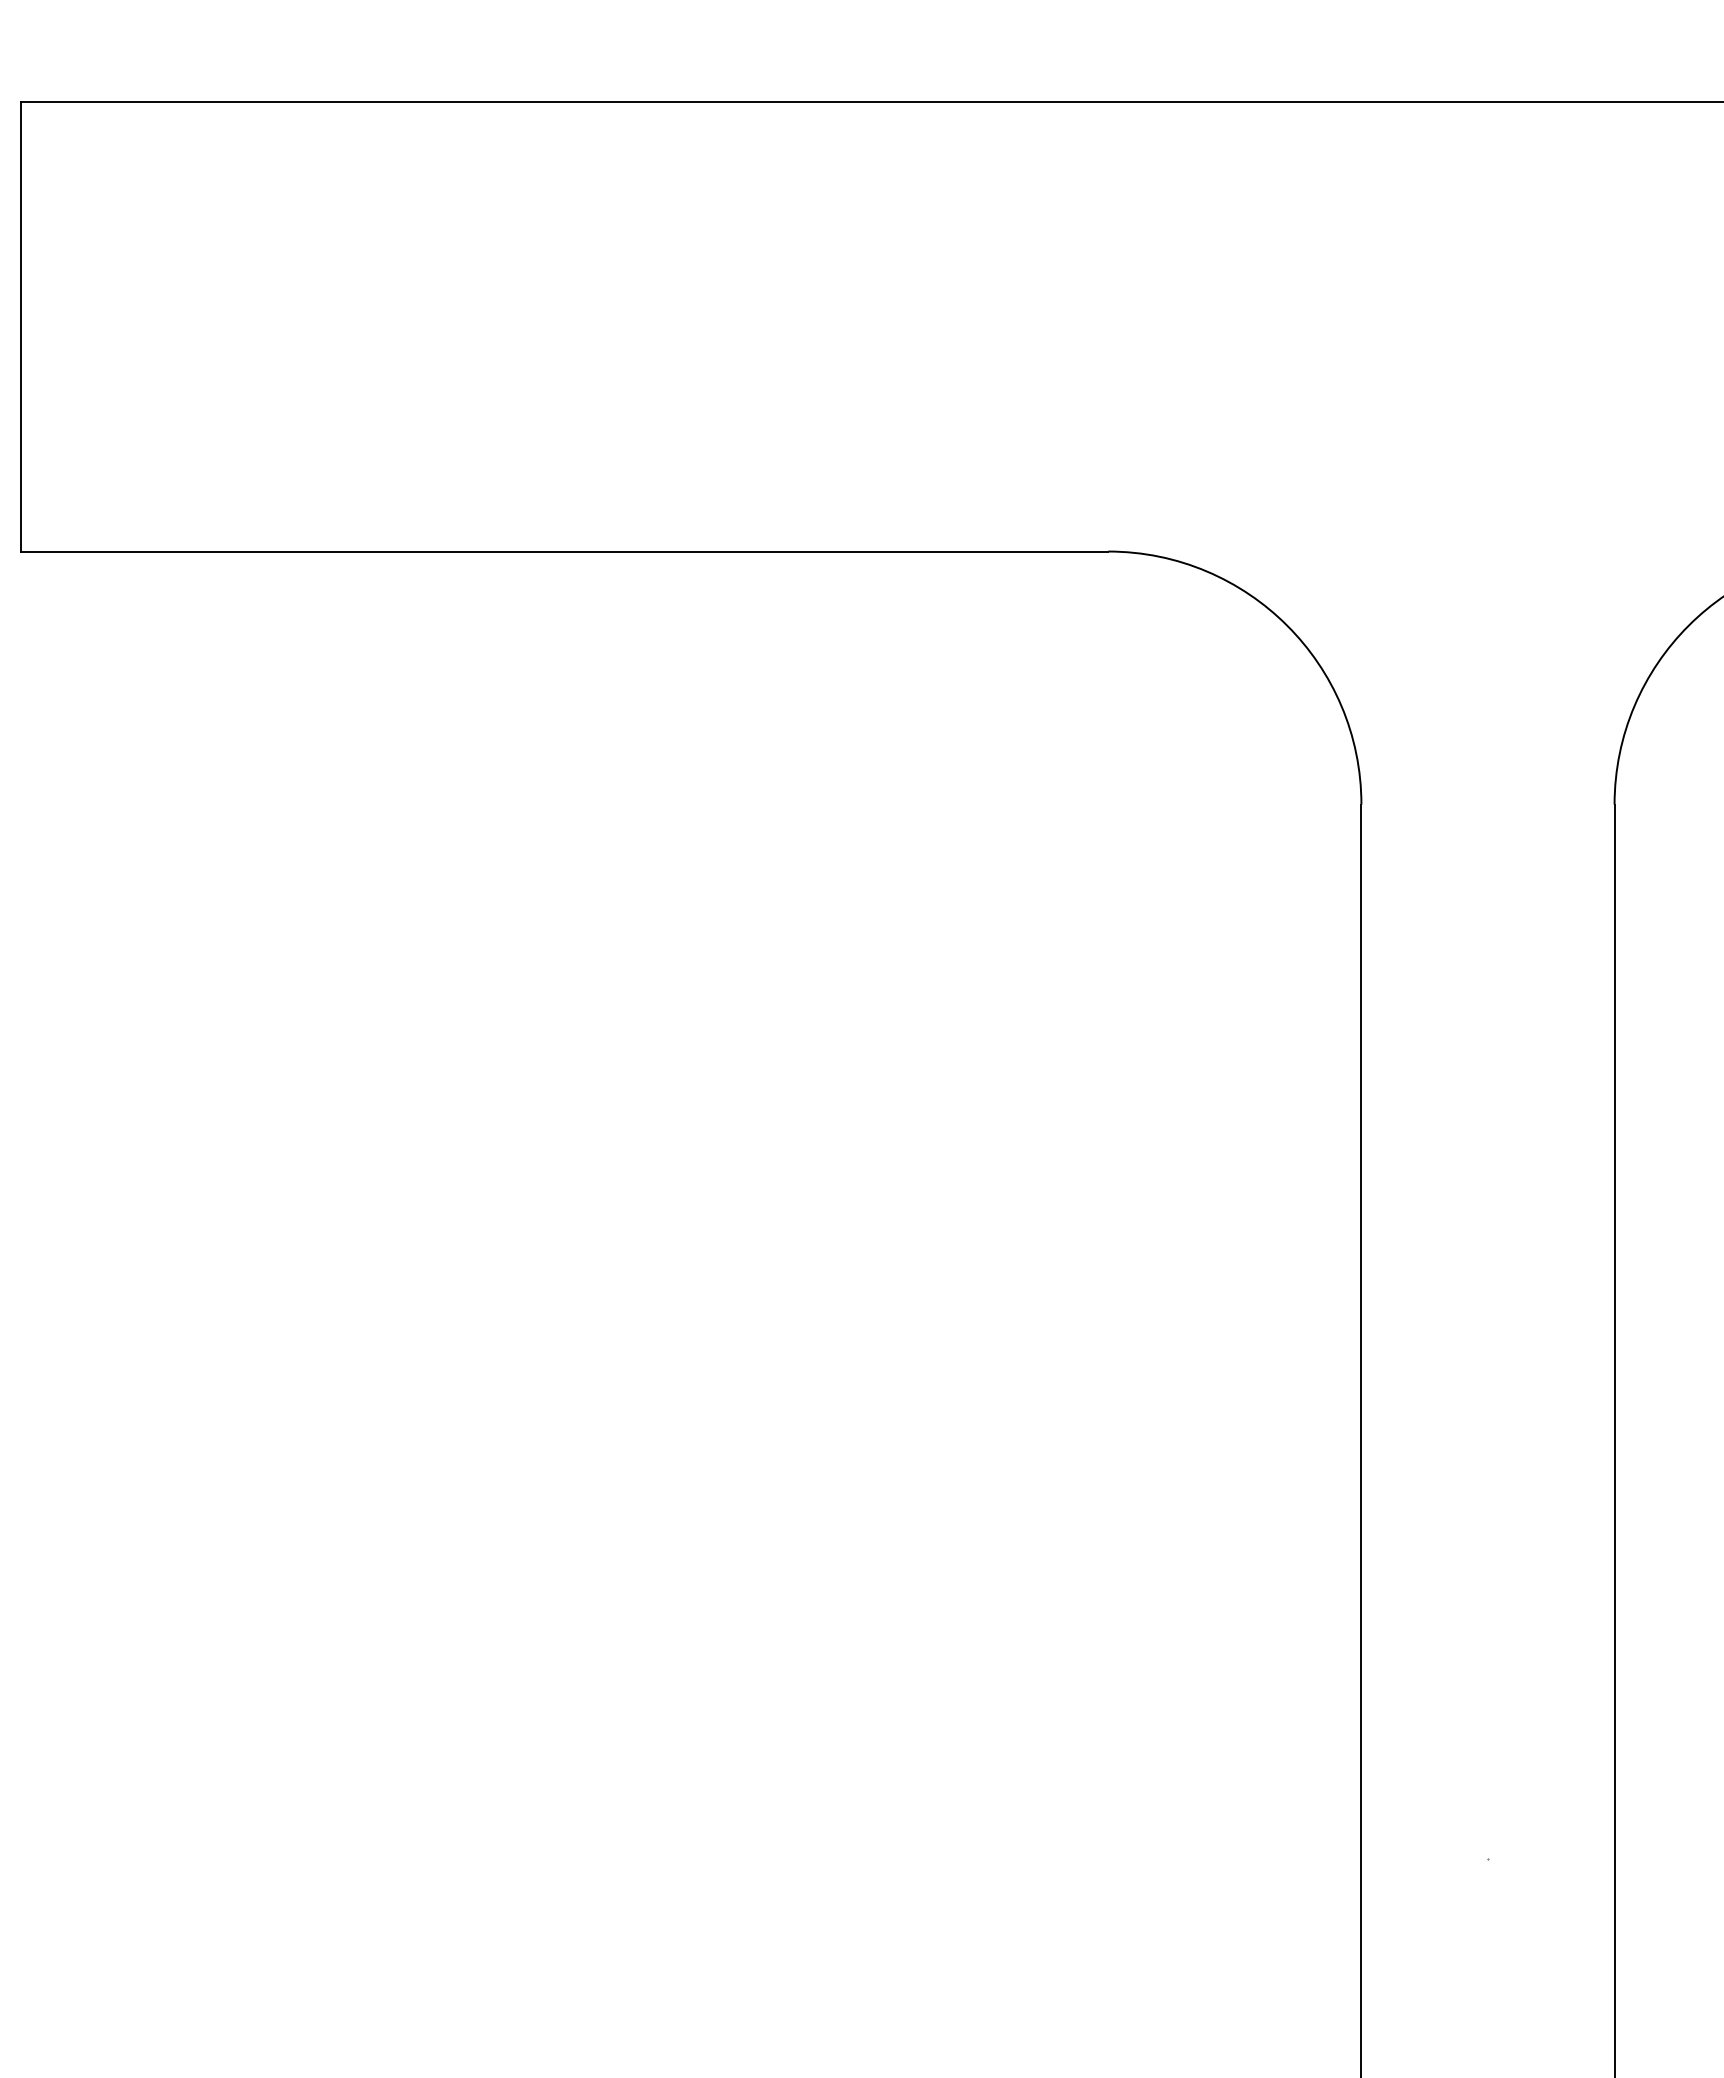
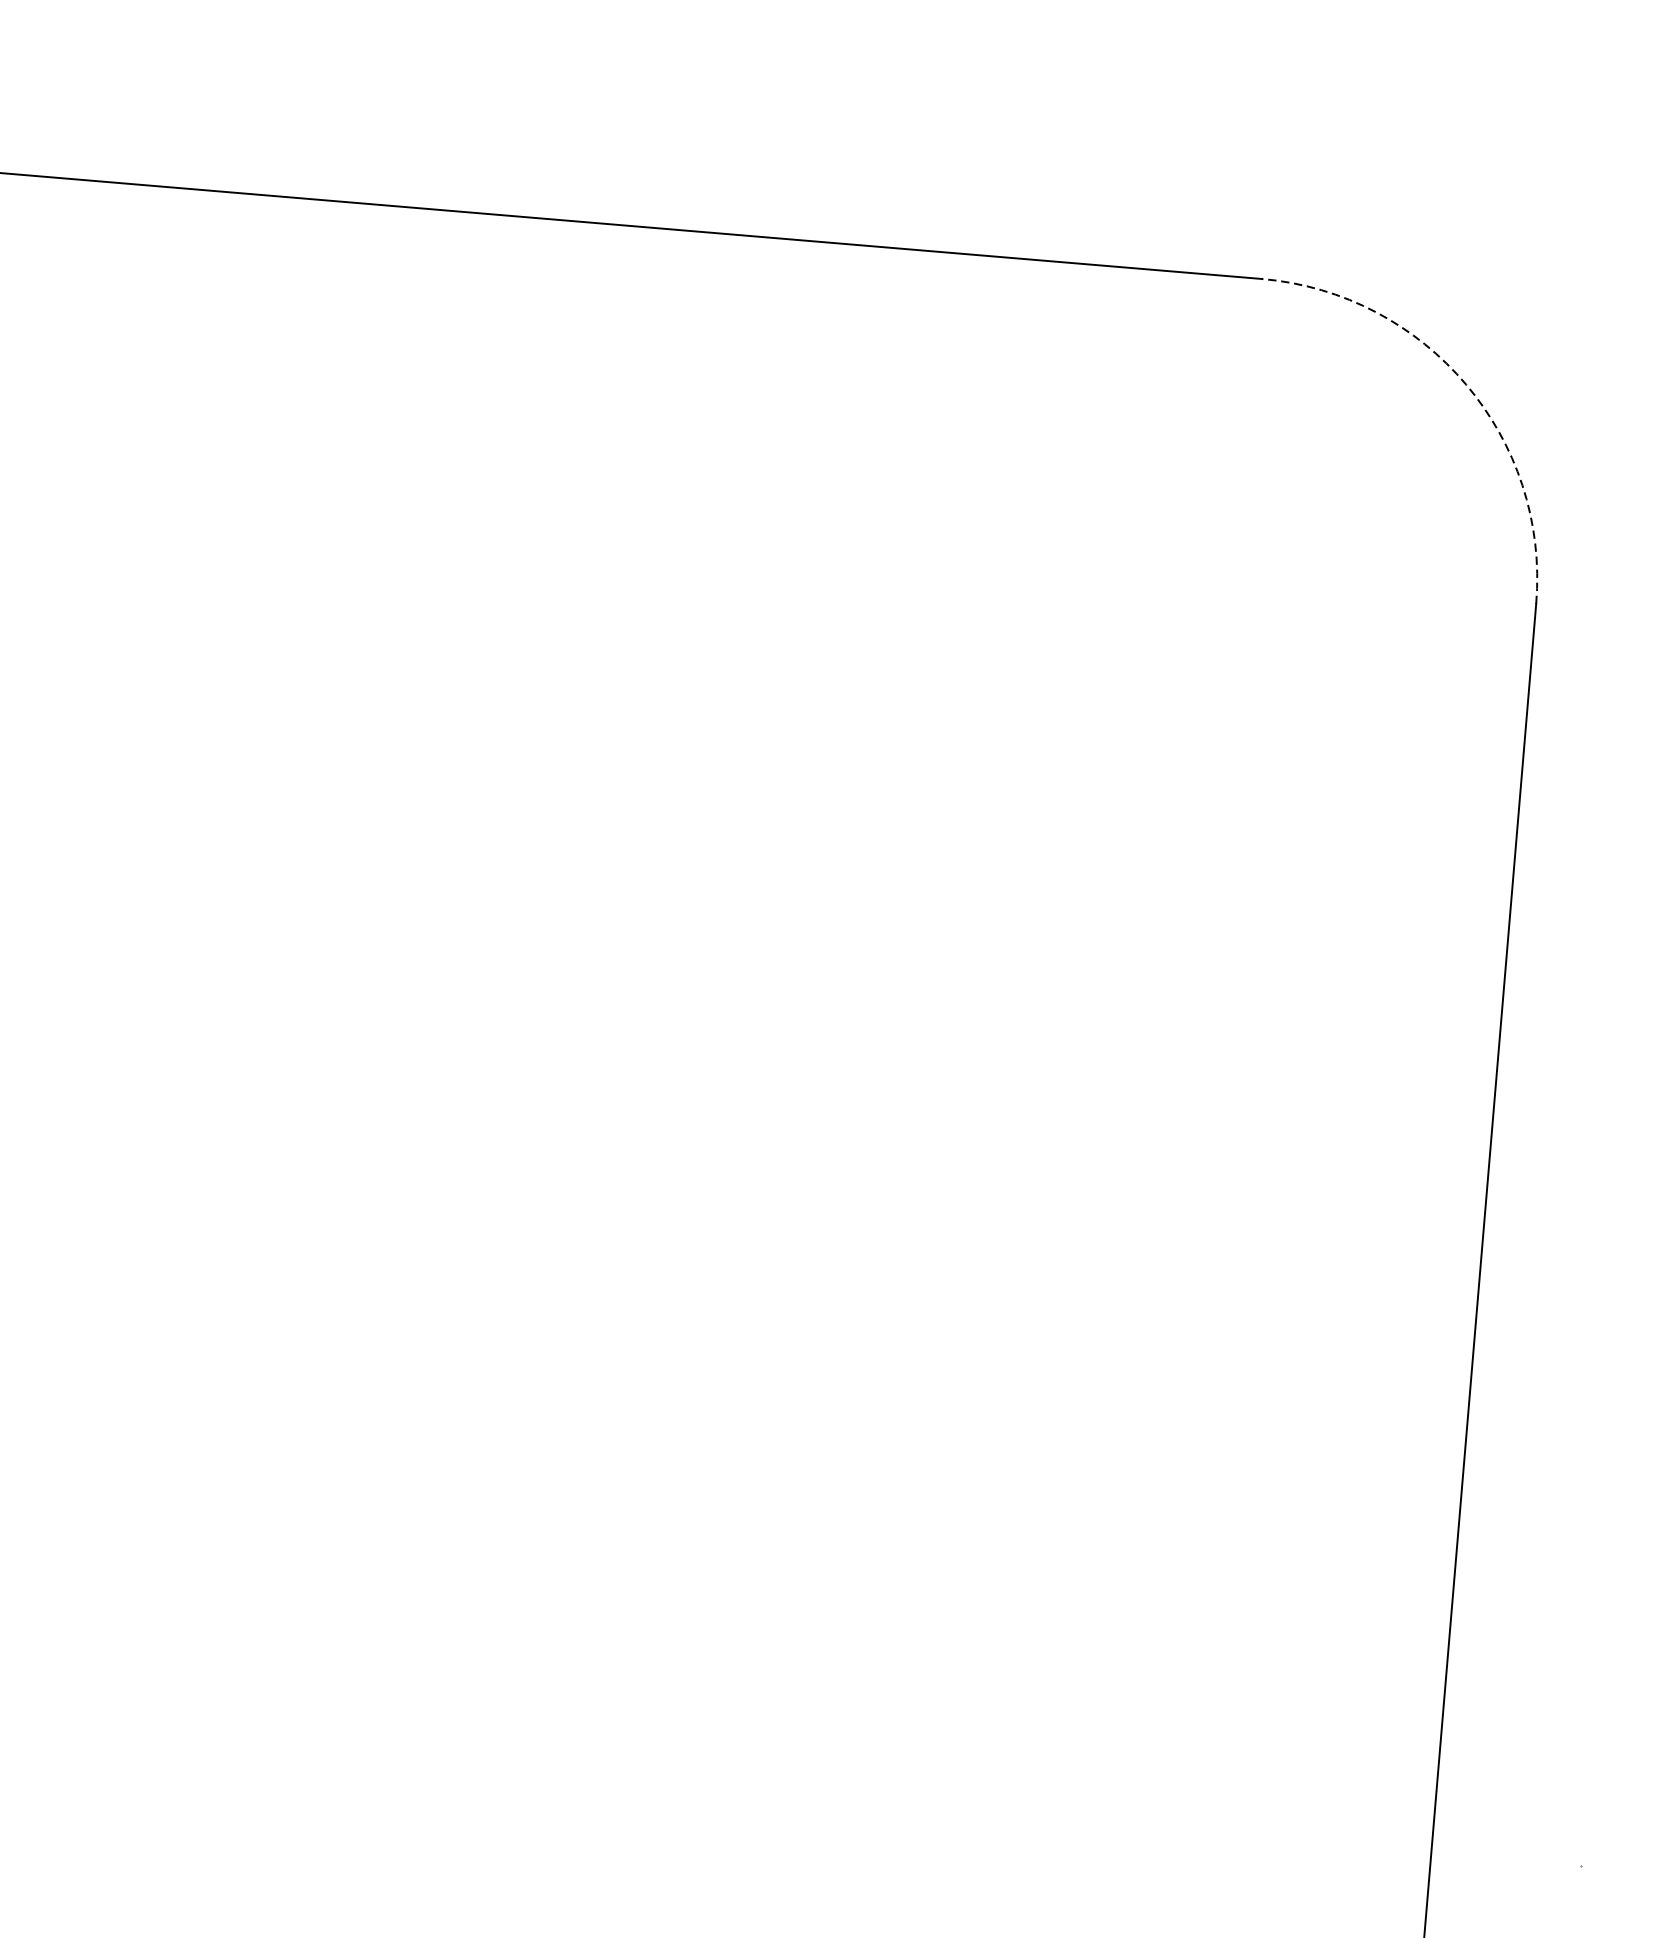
arc: (1287, 625) -> (1466, 384), solid -> dashed

